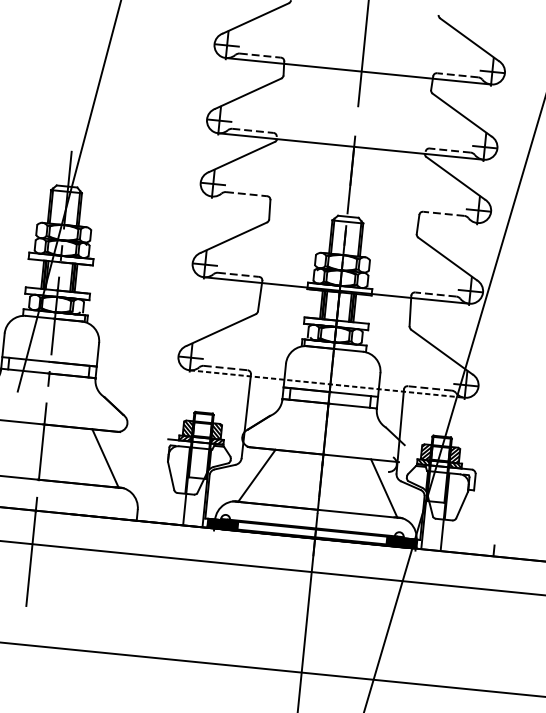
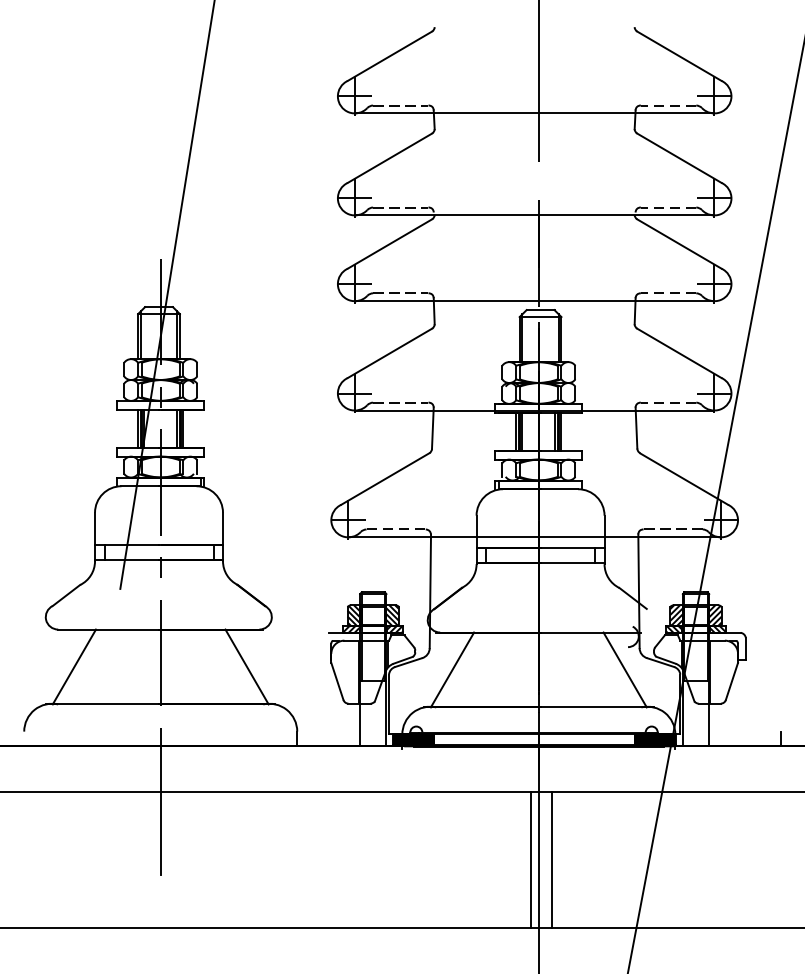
line: (344, 210) -> (534, 301), added
line: (327, 384) -> (535, 537), dashed -> solid
line: (300, 621) -> (530, 859), added
line: (315, 622) -> (551, 859), added

